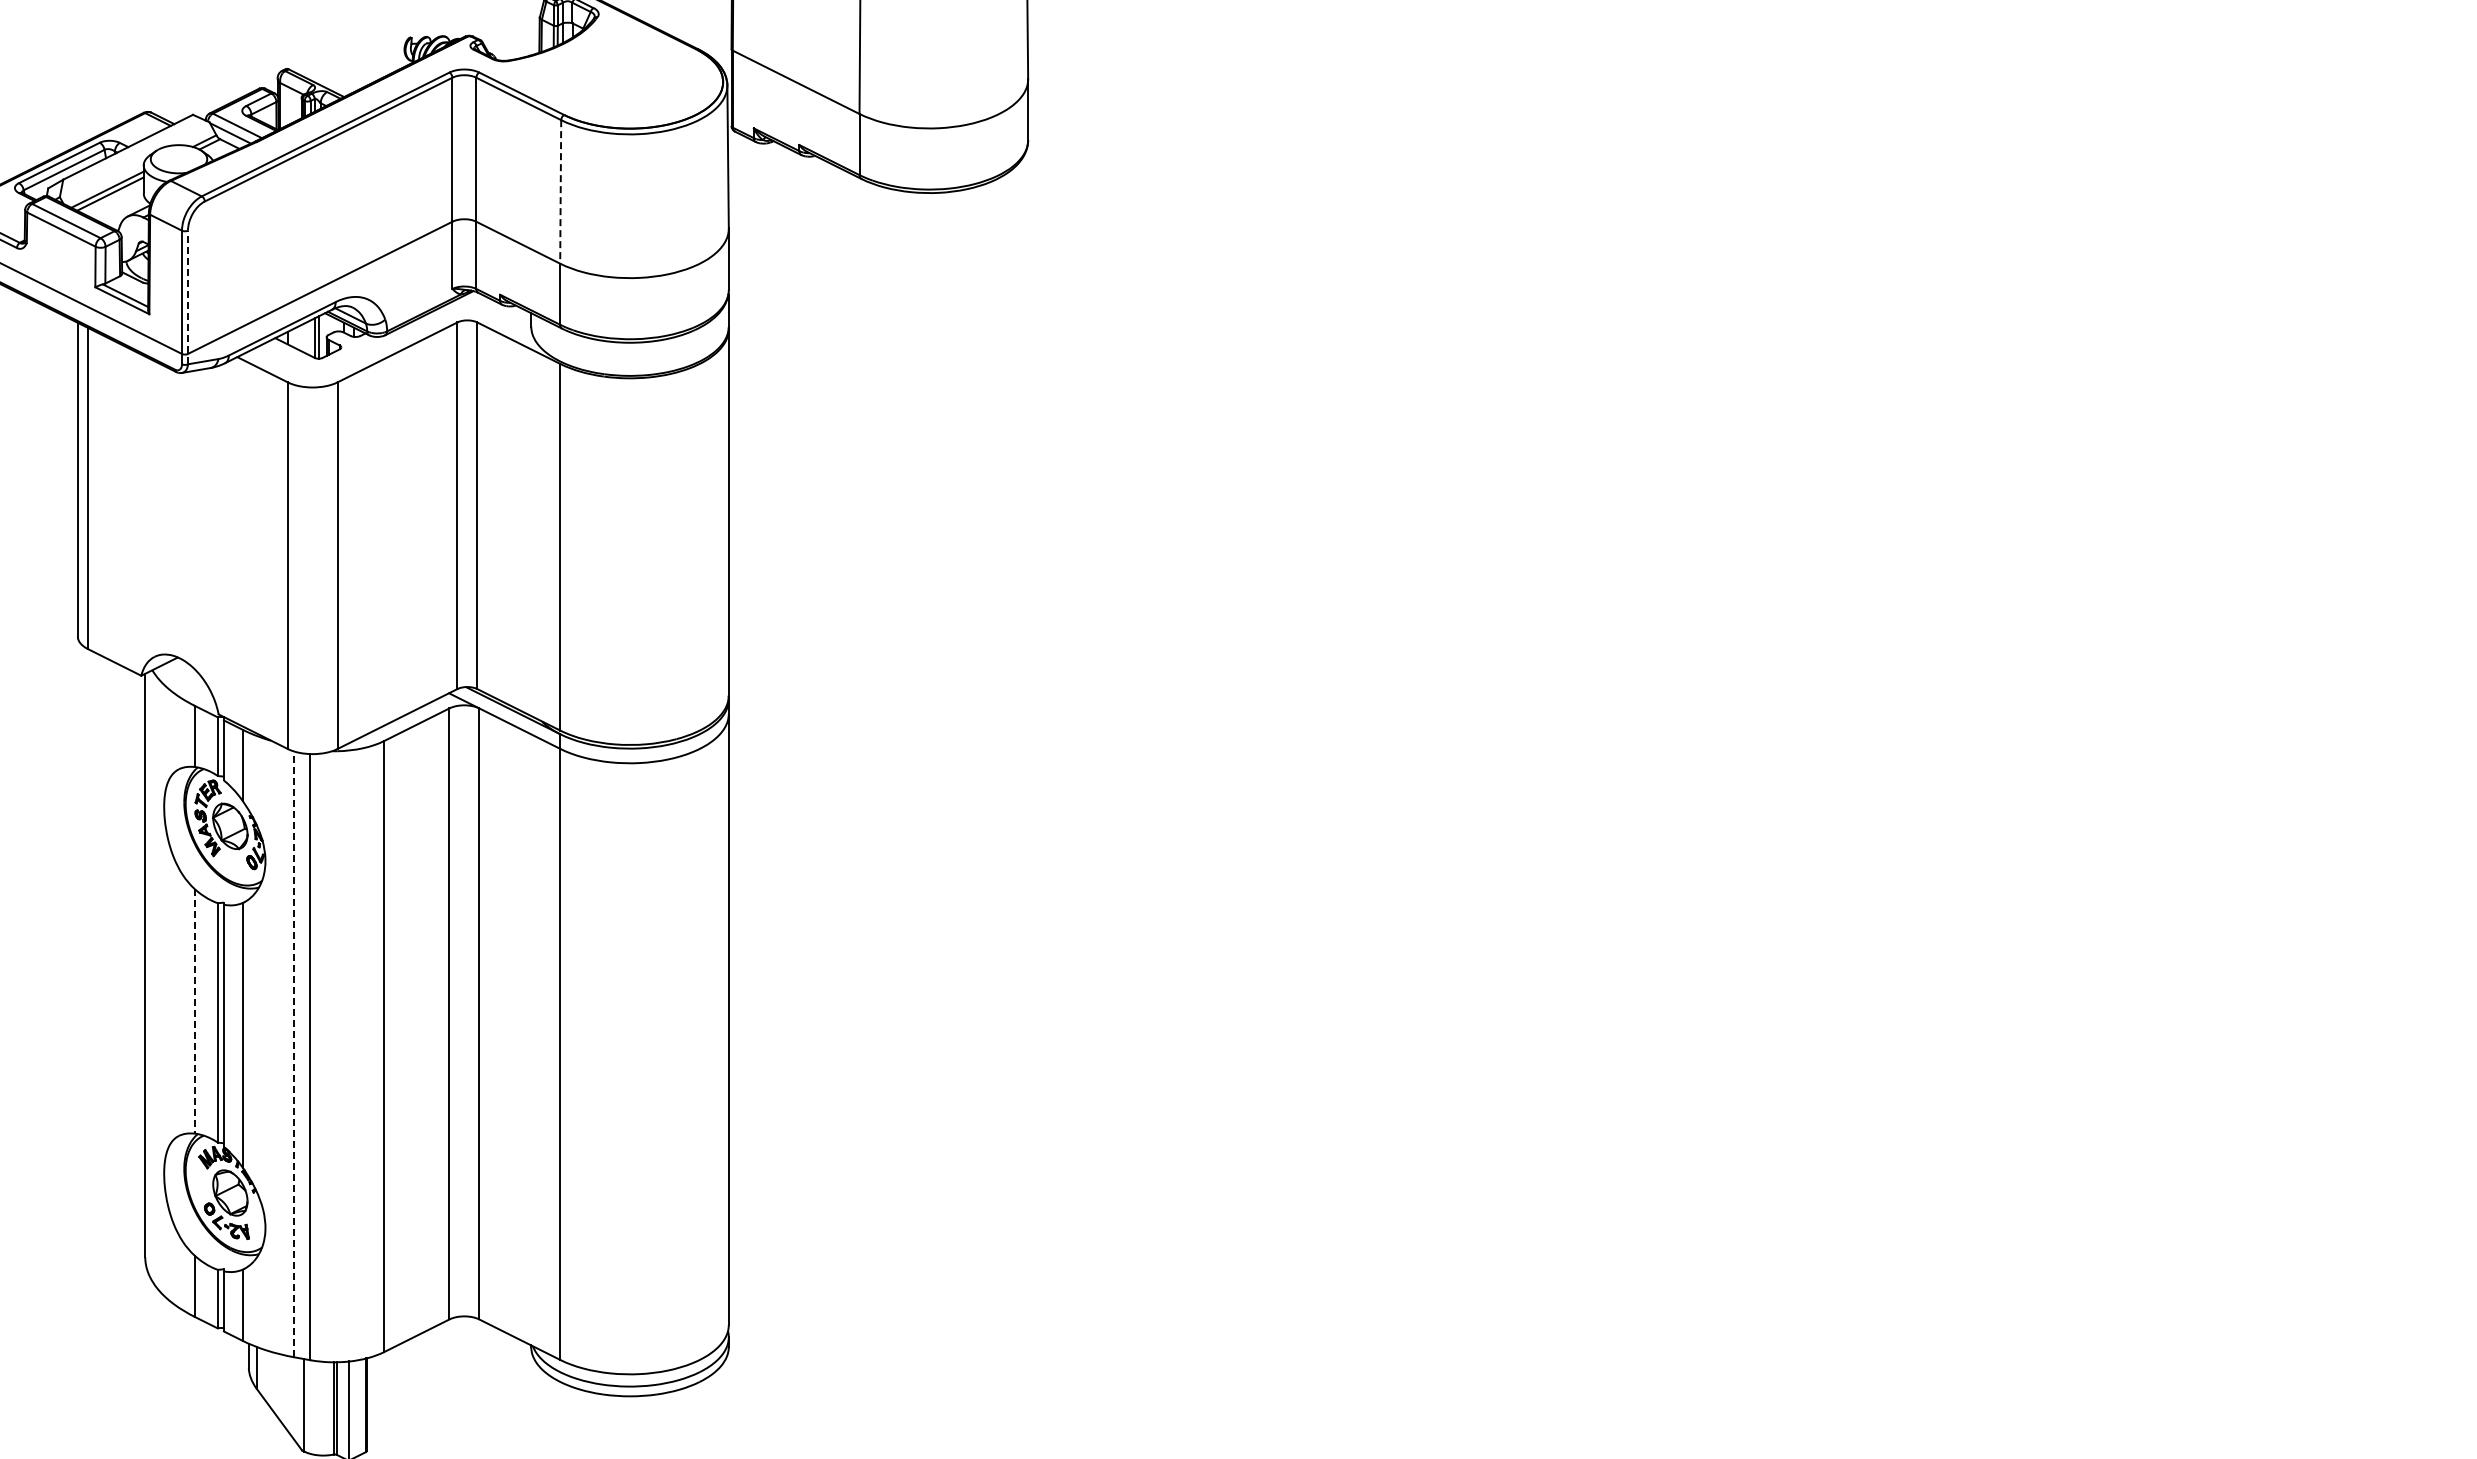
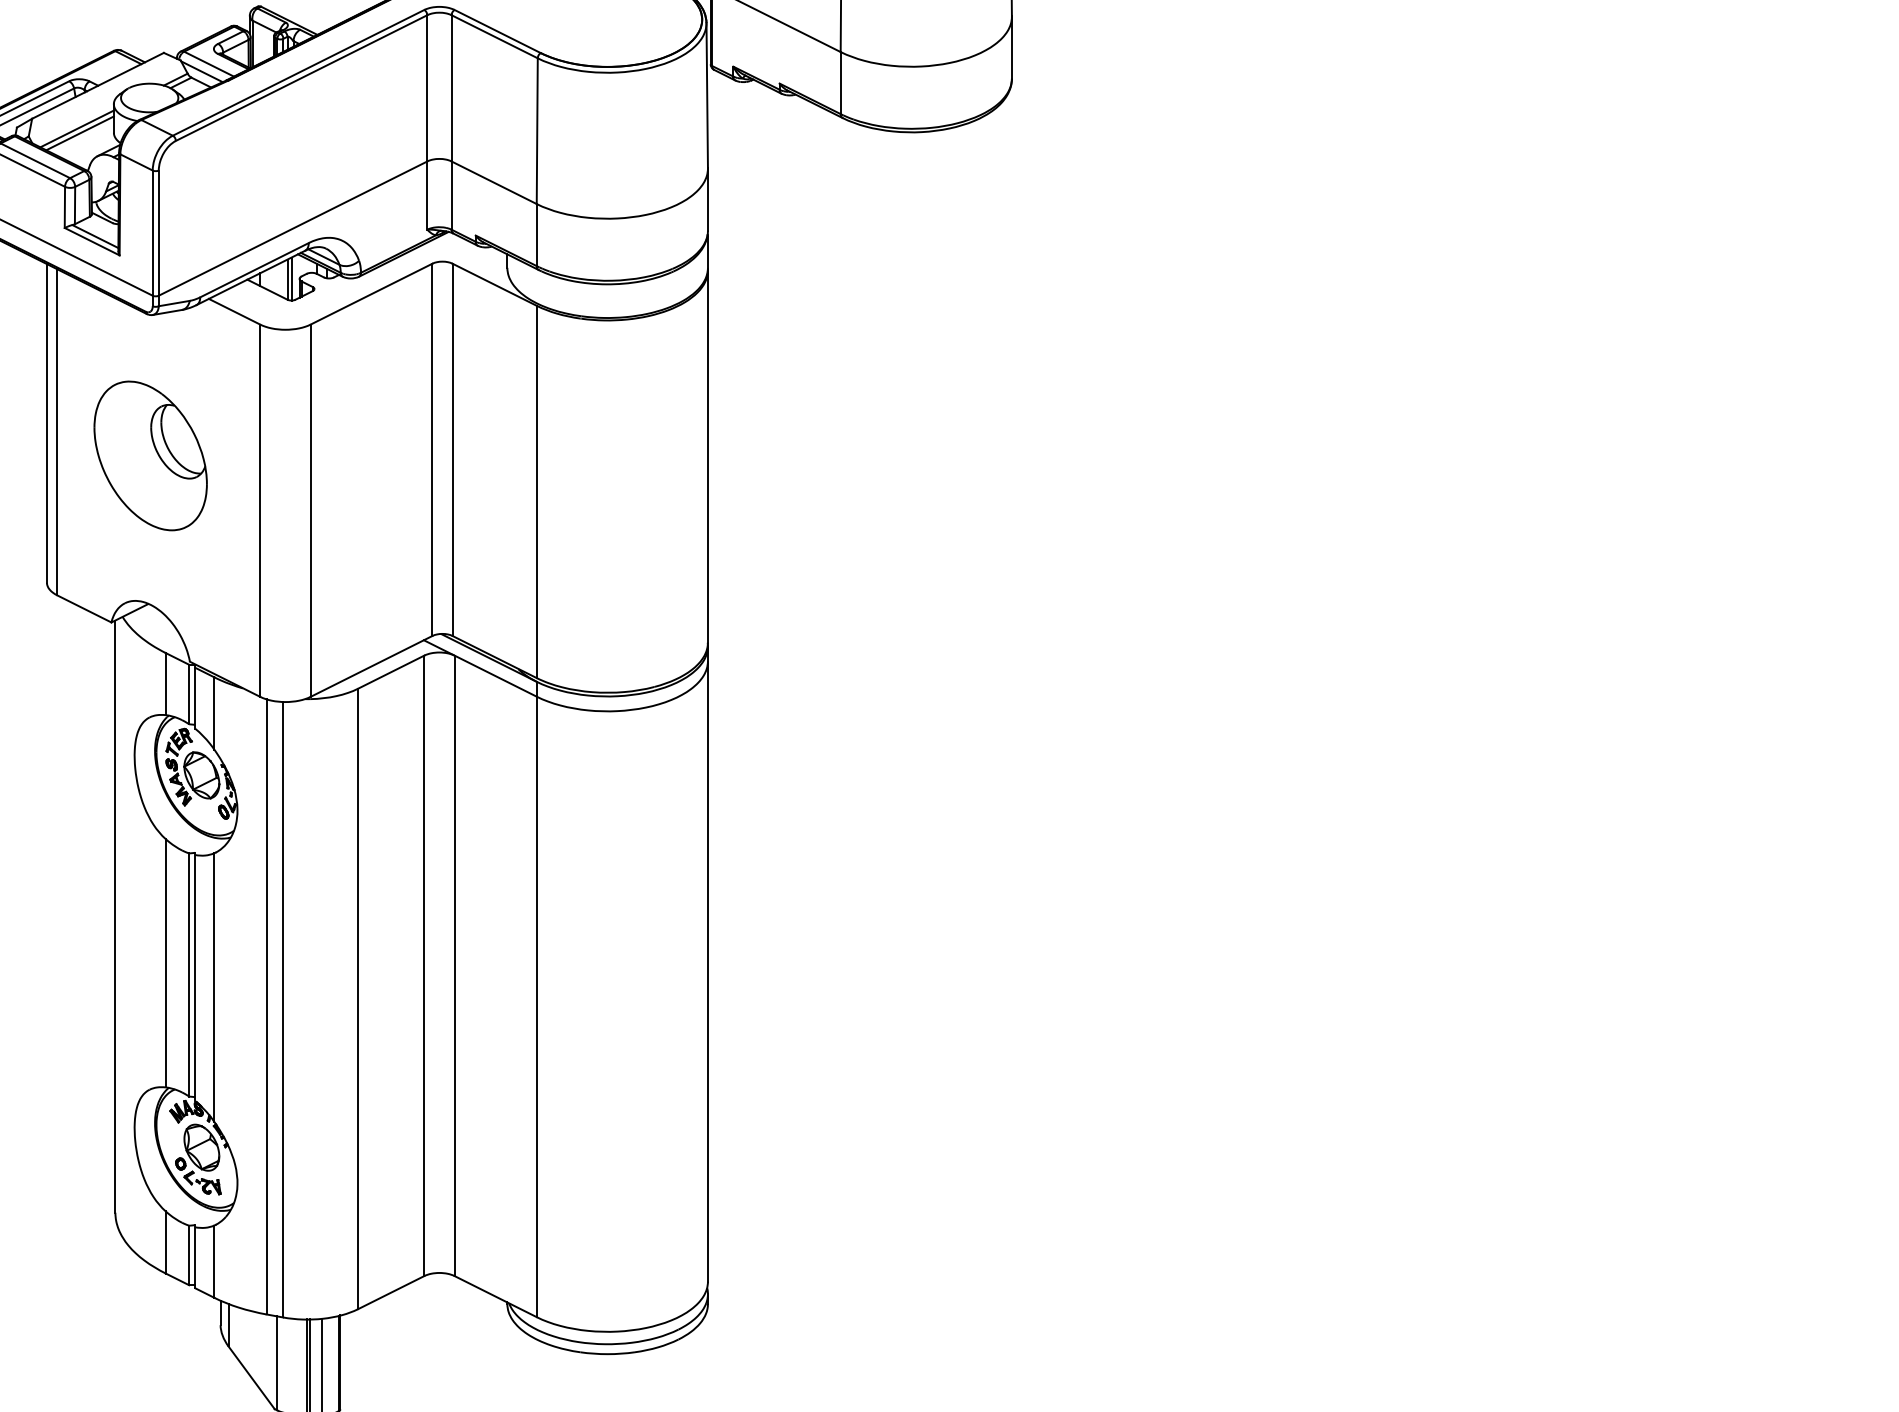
line: (560, 191) -> (537, 130), dashed -> solid
line: (187, 297) -> (158, 238), dashed -> solid
part: (179, 511) -> (150, 455), added
line: (194, 1011) -> (165, 963), dashed -> solid
line: (294, 1054) -> (266, 1007), dashed -> solid

